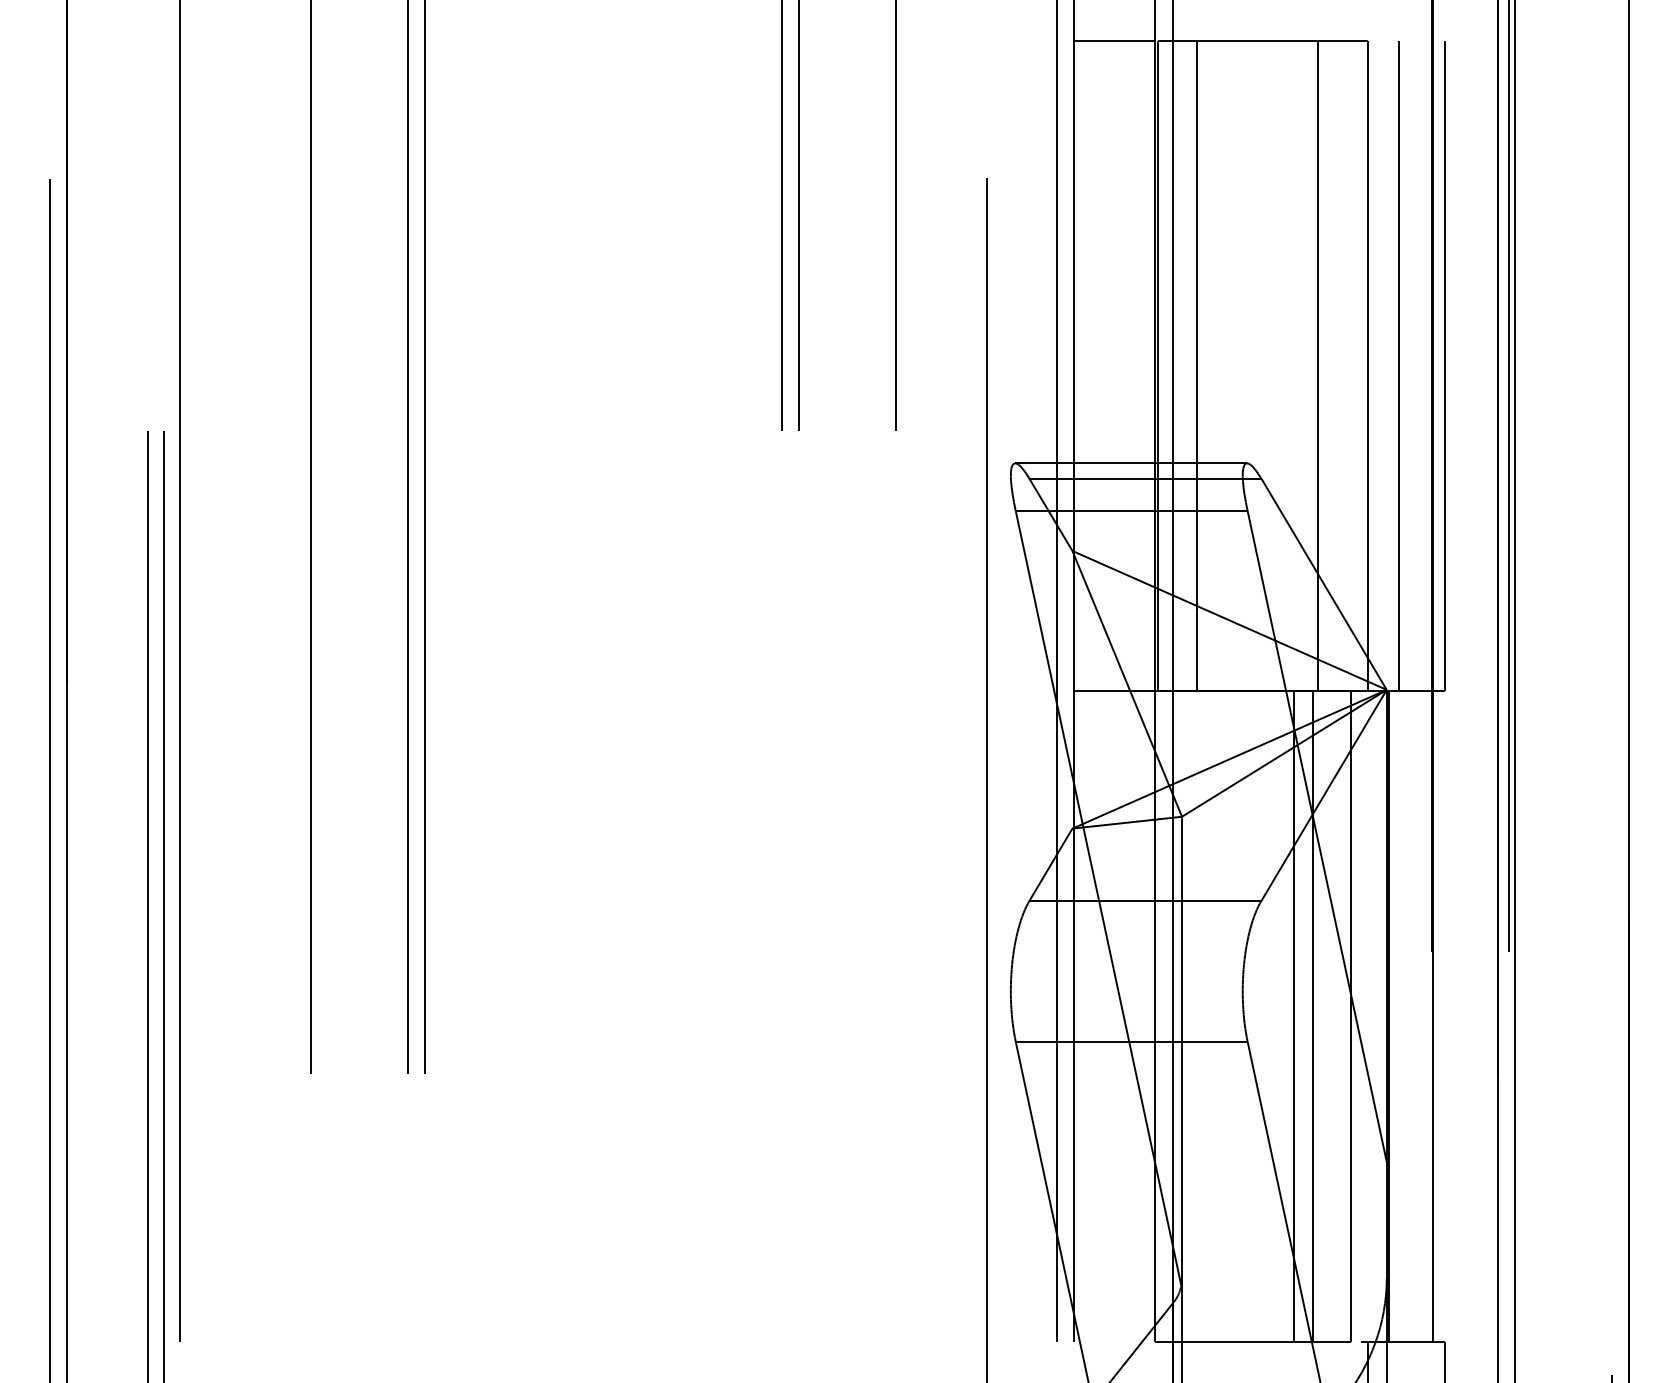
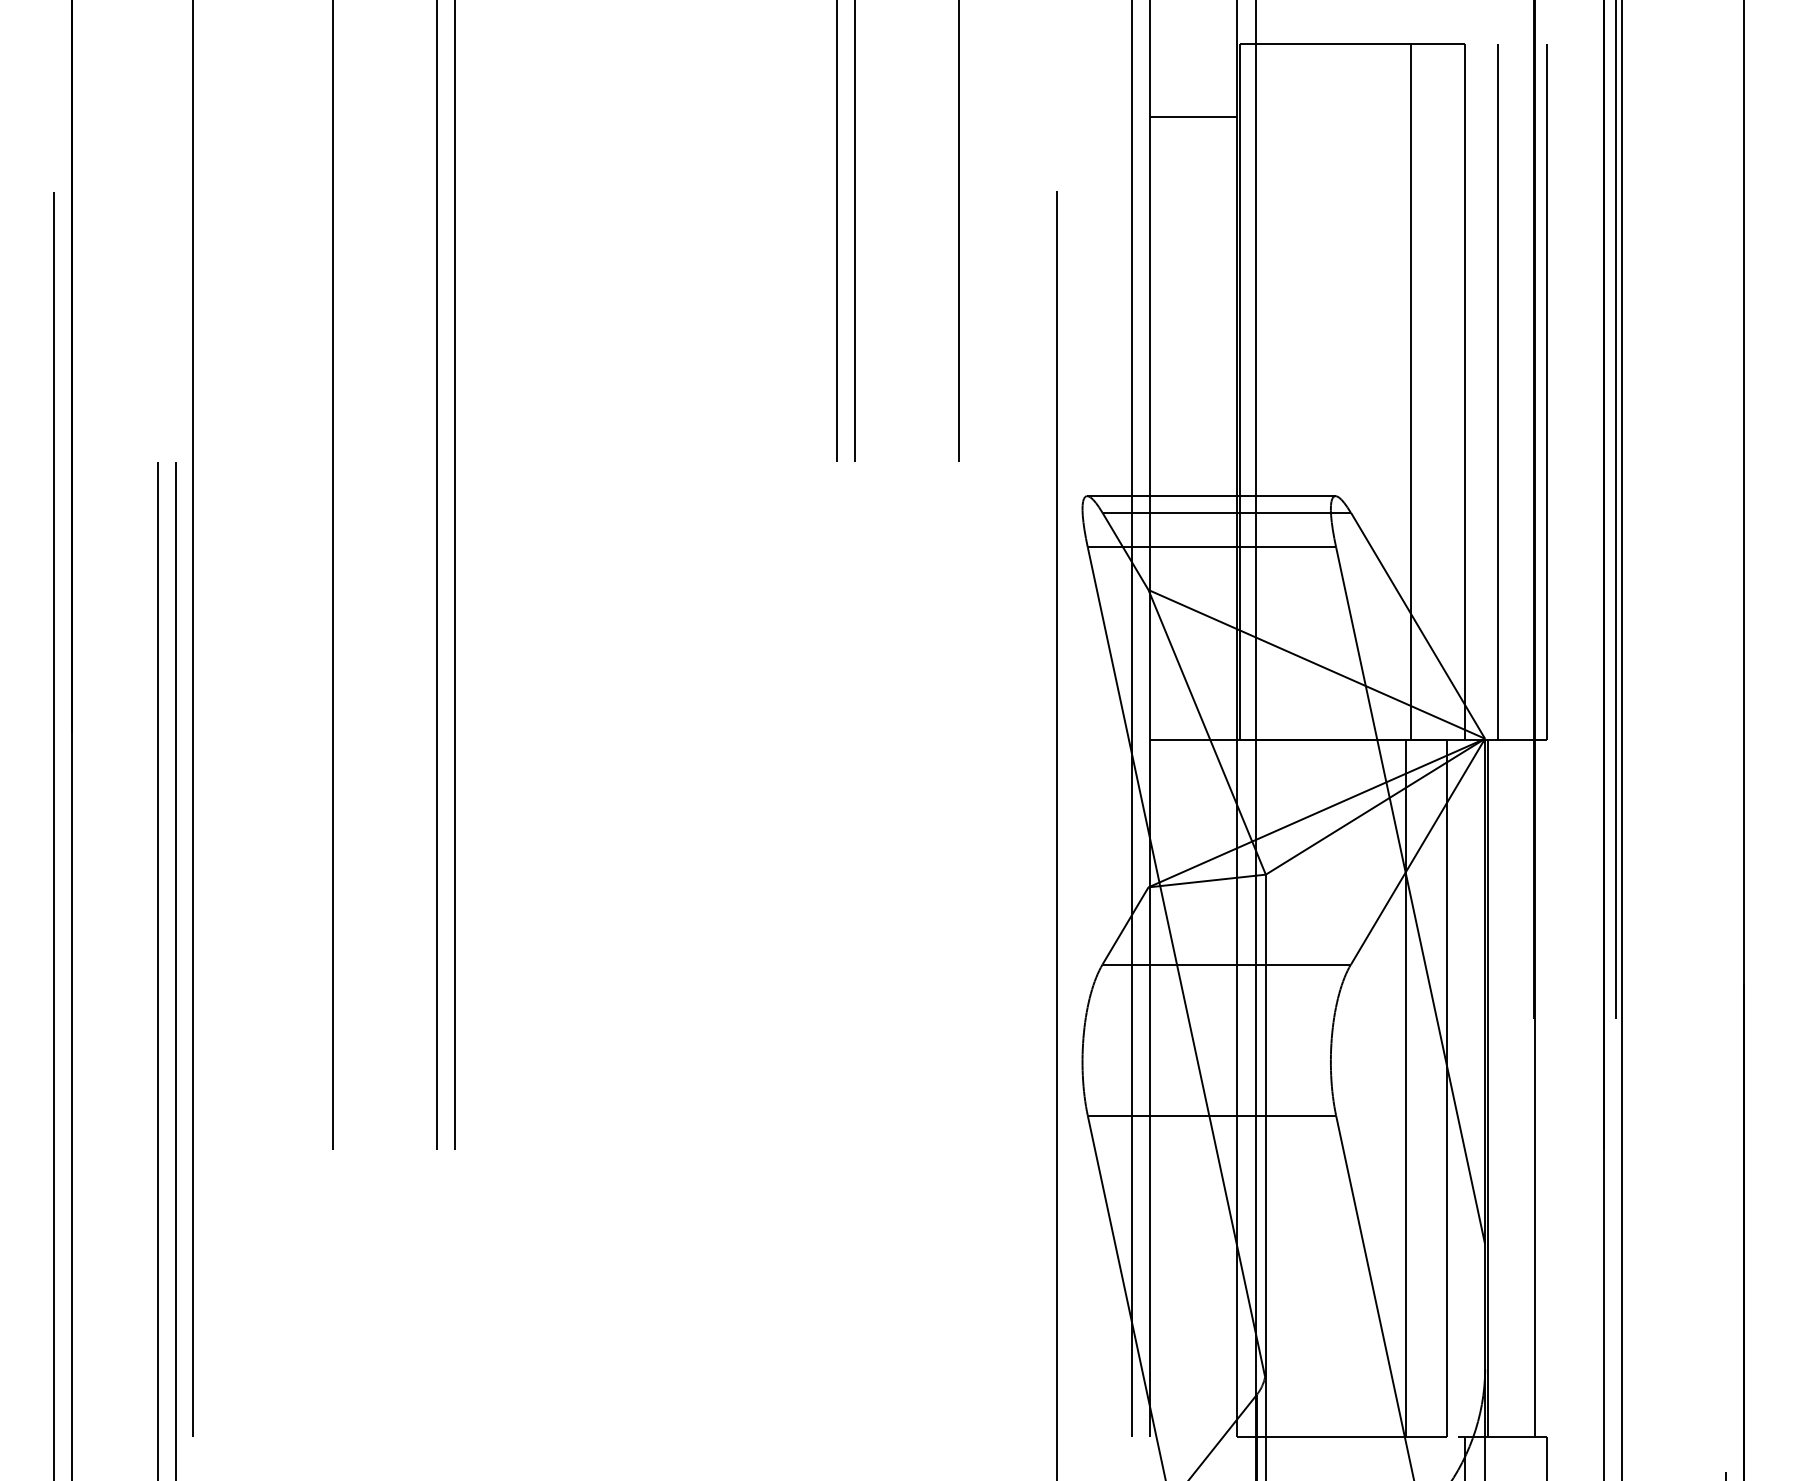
line: (1114, 41) -> (1193, 117), moved
line: (1197, 366) -> (1282, 392), removed
line: (1293, 1016) -> (1385, 1088), removed

